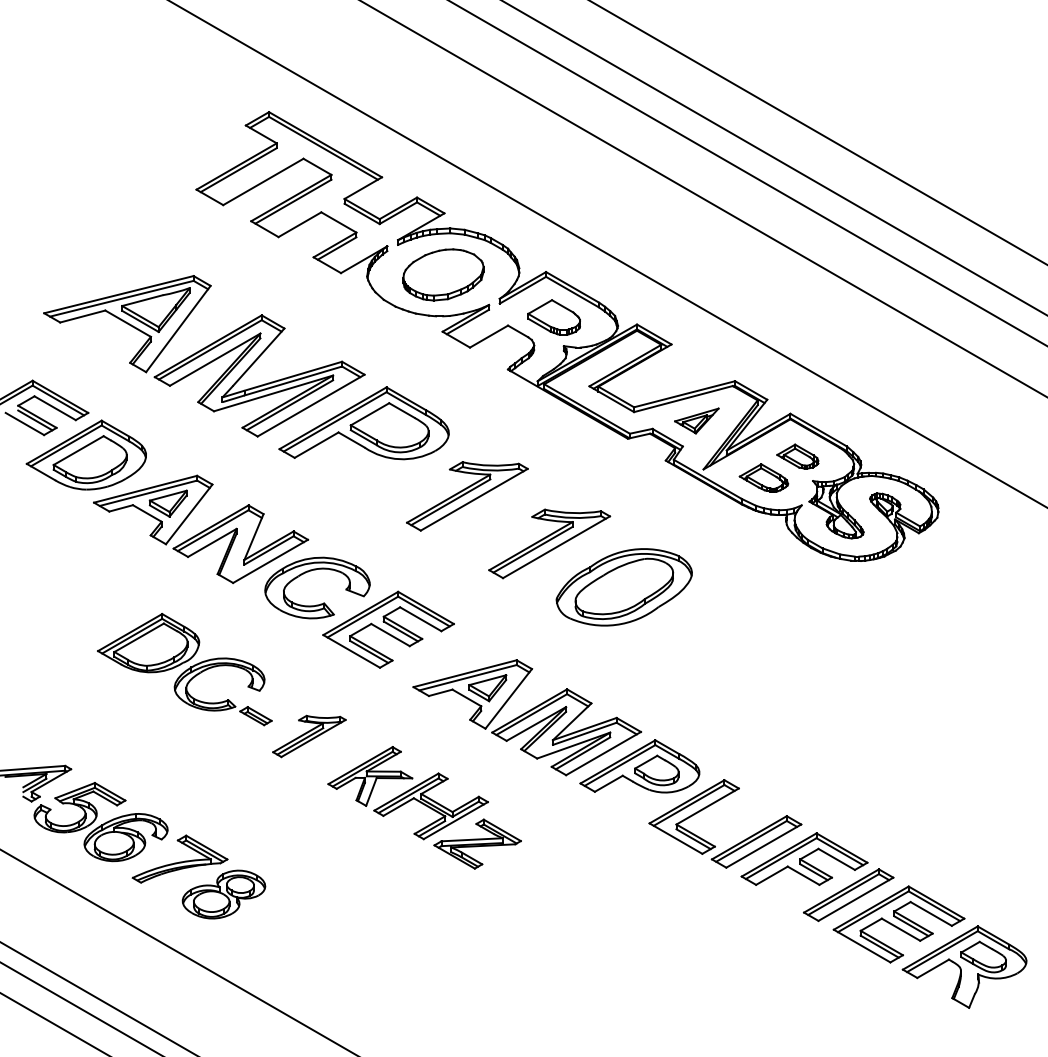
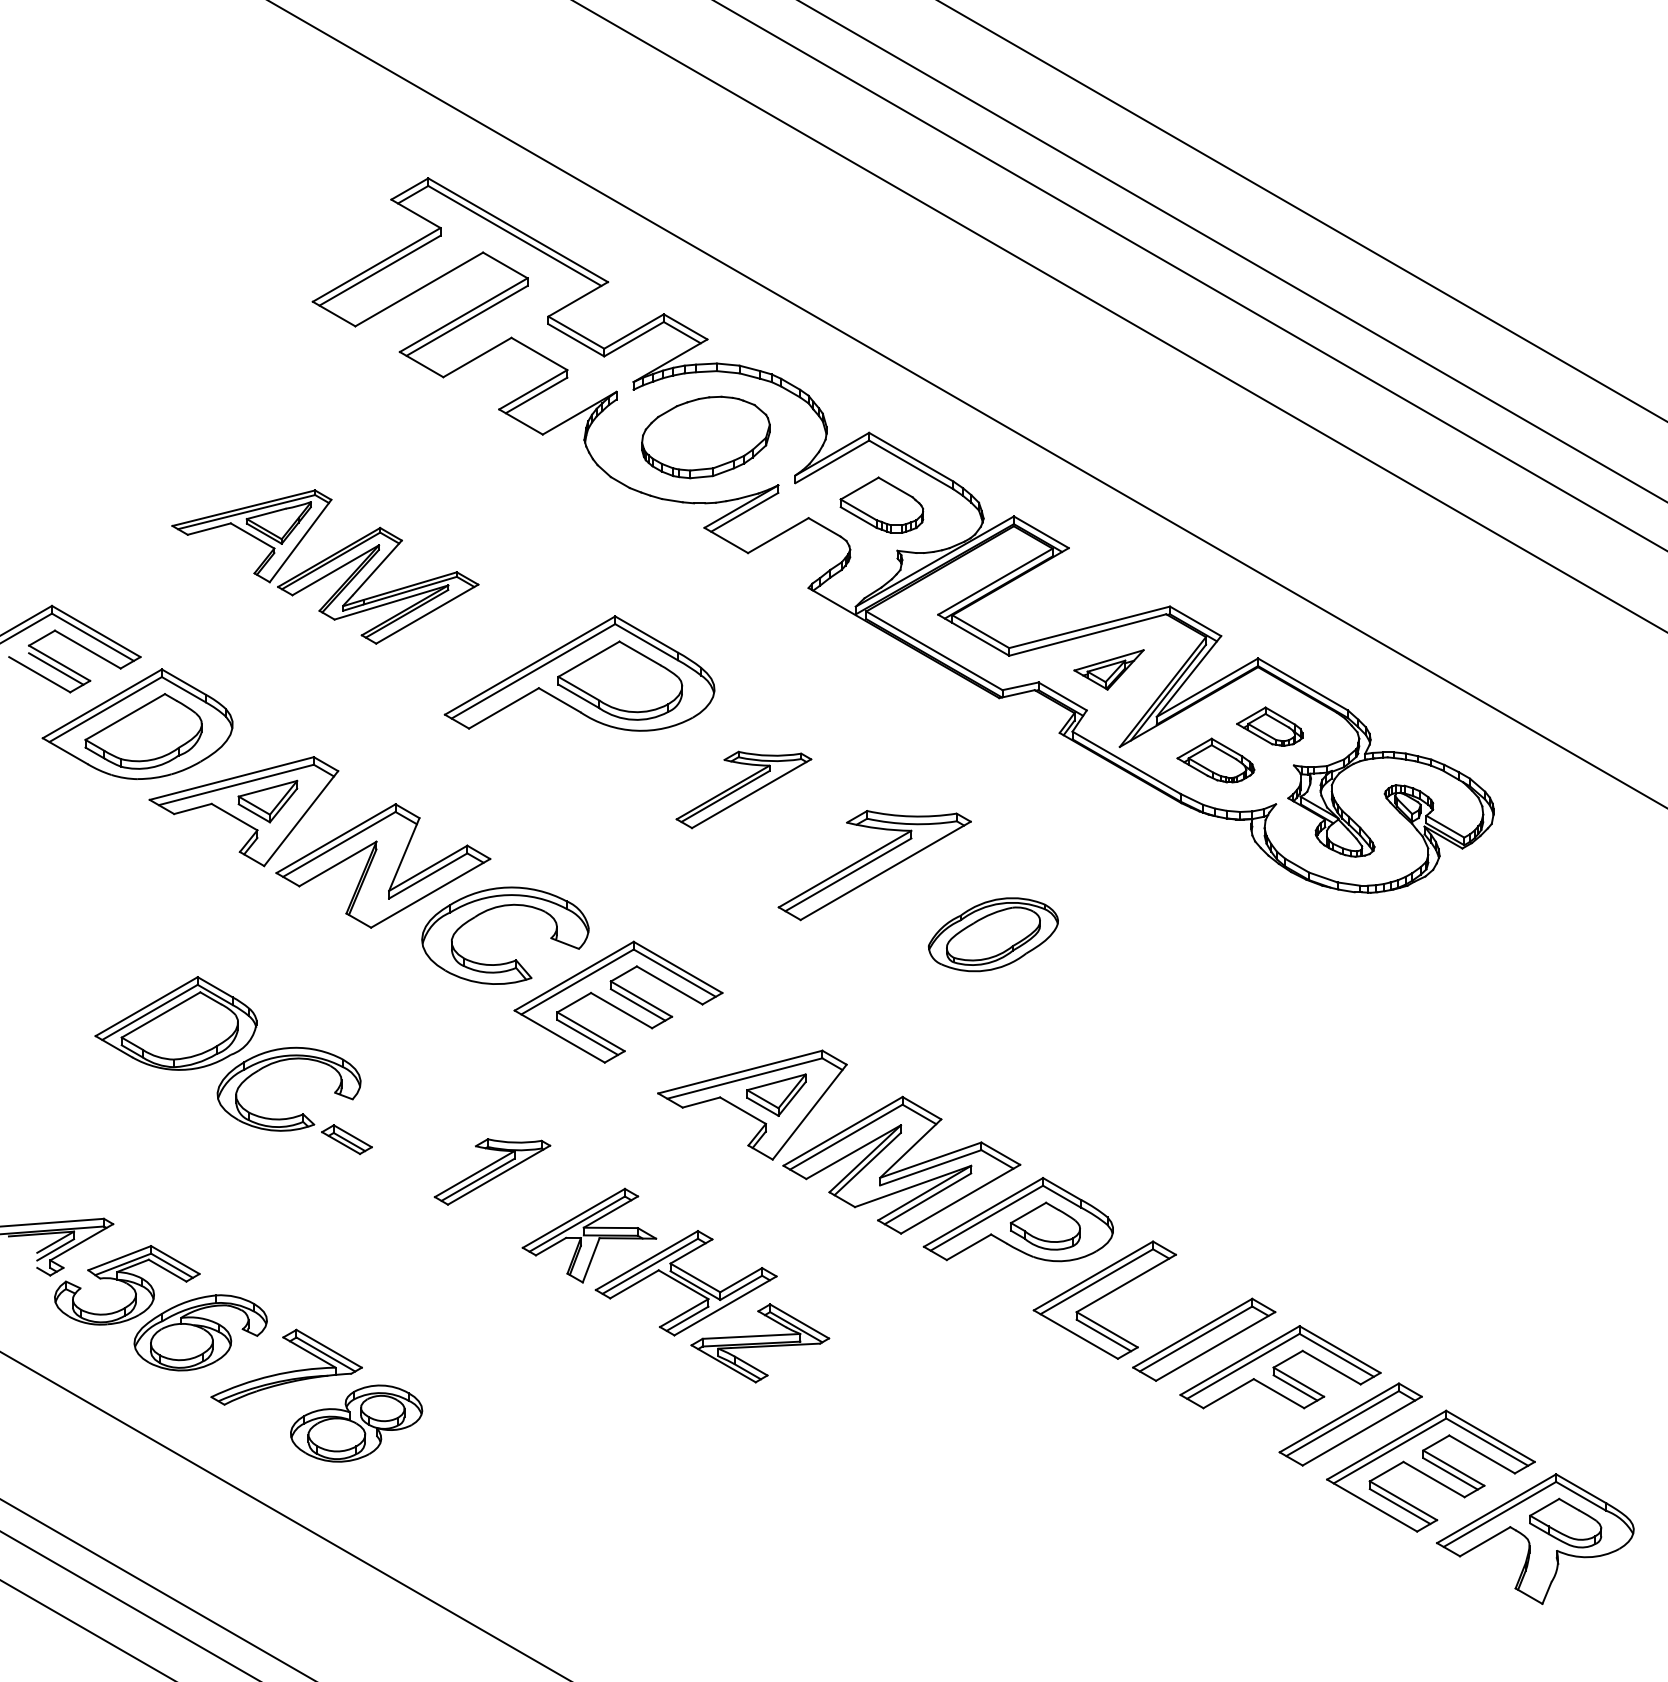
part: (204, 356) -> (325, 567), size x0.6
part: (467, 496) -> (744, 790), size x0.7
part: (623, 587) -> (992, 934), size x0.6
part: (184, 669) -> (233, 1065), moved

